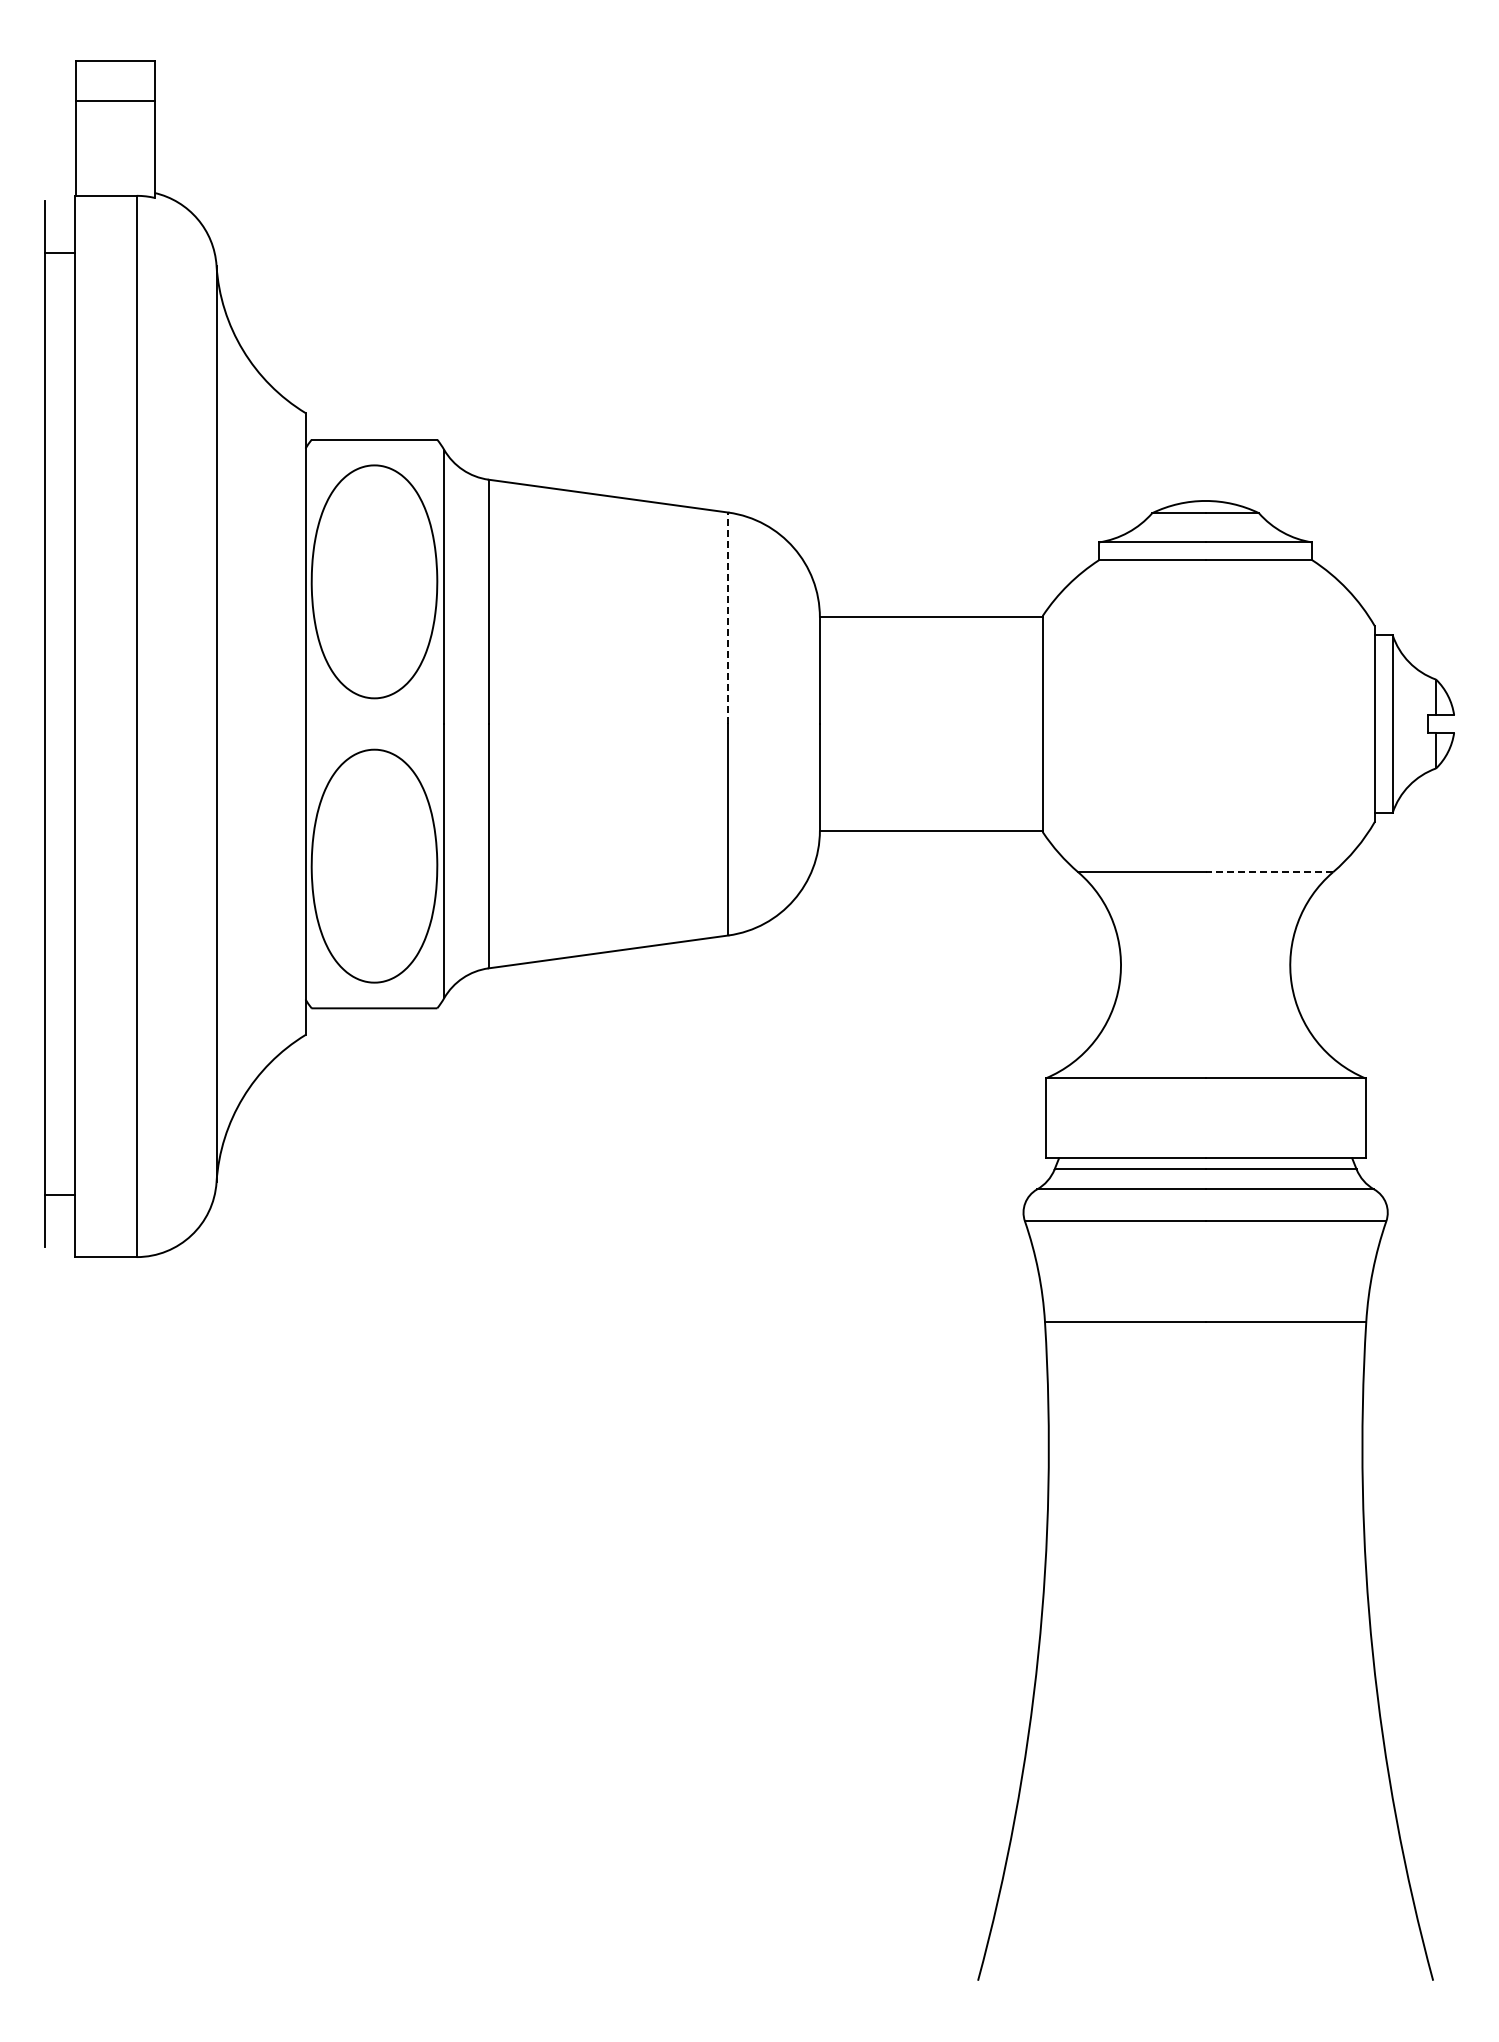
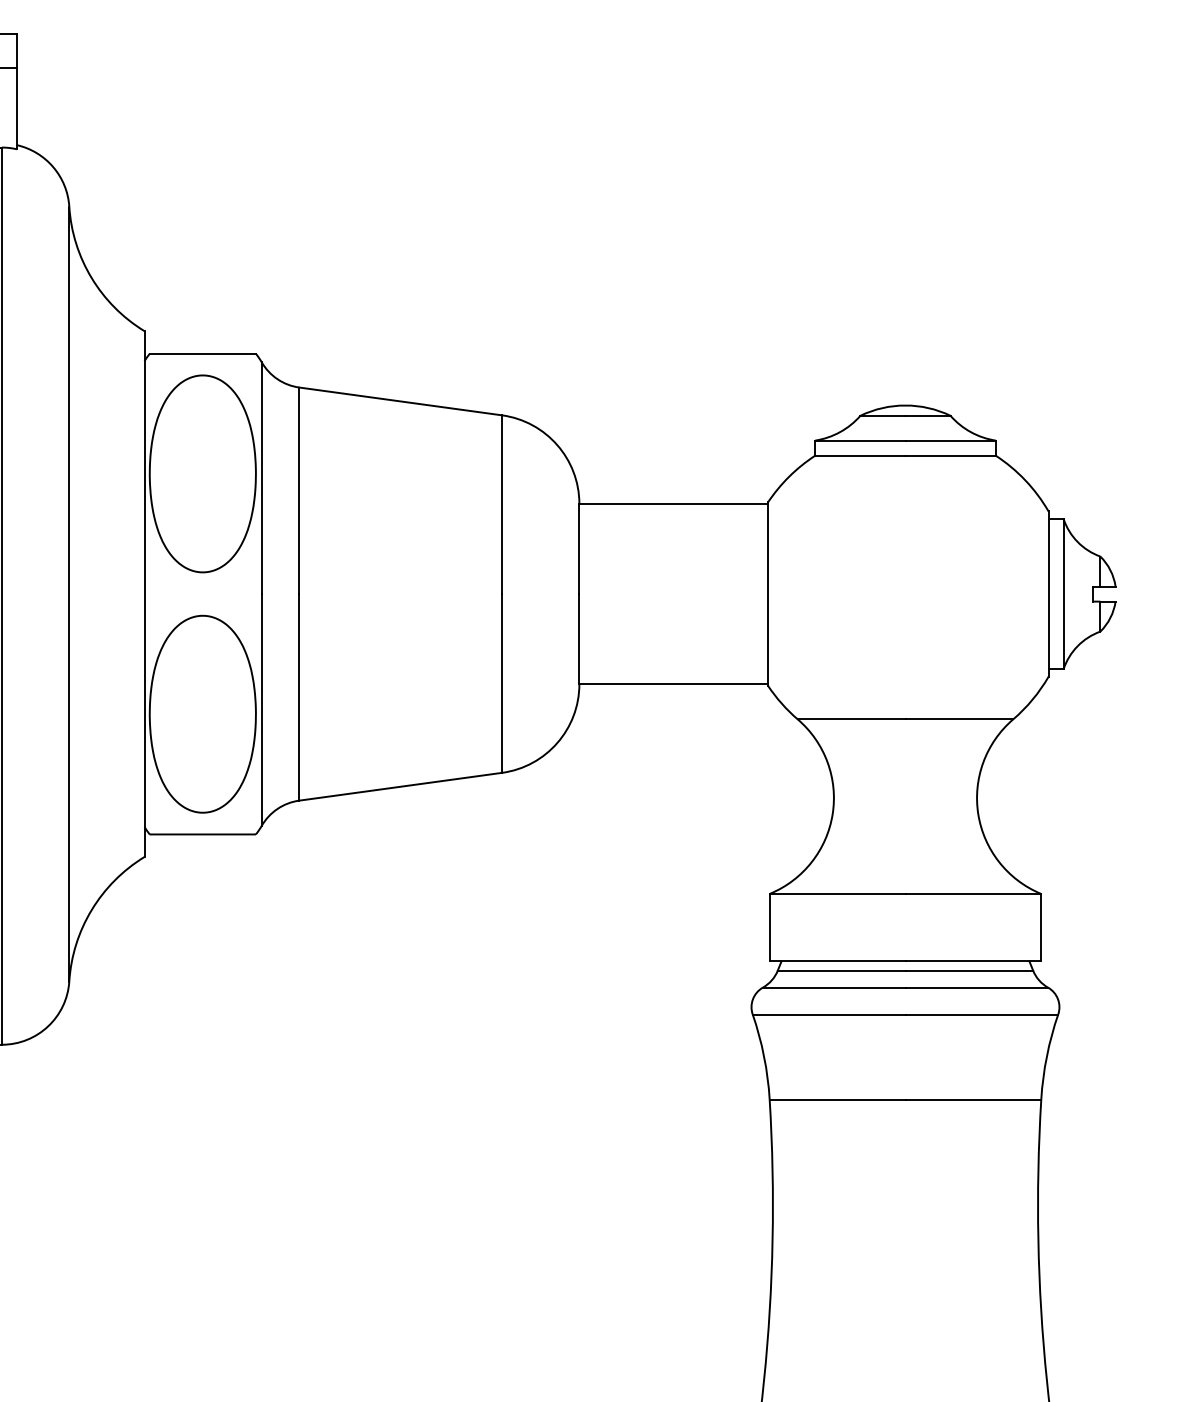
line: (728, 618) -> (502, 504), dashed -> solid
line: (1269, 872) -> (959, 719), dashed -> solid

